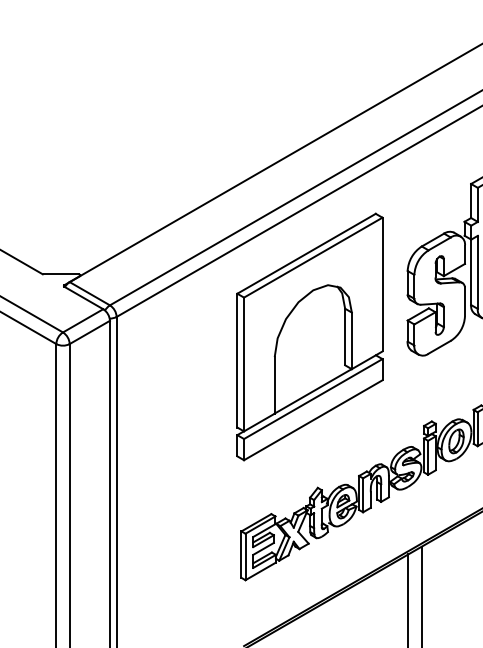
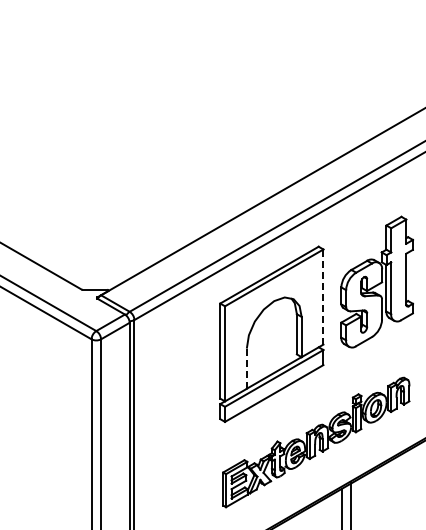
line: (382, 285) -> (323, 297), solid -> dashed
line: (274, 385) -> (246, 368), solid -> dashed

